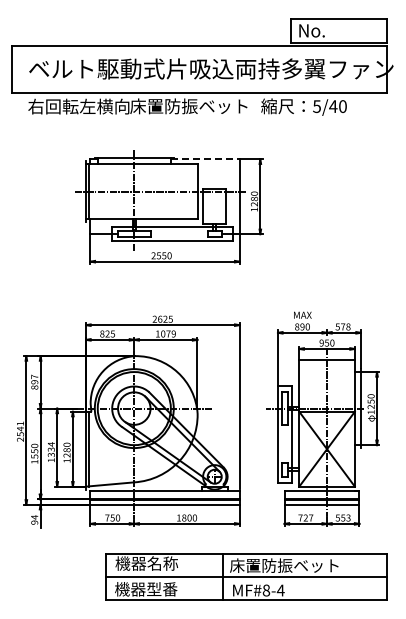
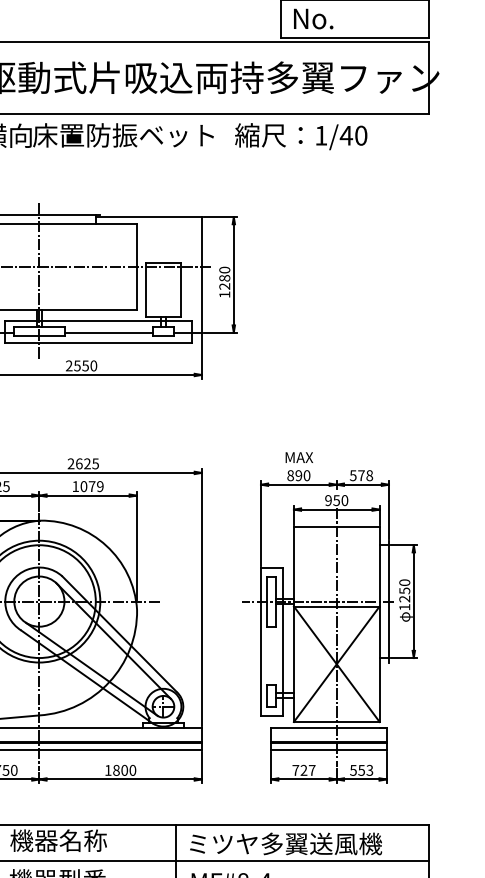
text: (316, 106) -> (320, 135), 5/40 -> 1/40
line: (205, 159) -> (149, 217), dashed -> solid
line: (178, 234) -> (107, 333), added
text: (293, 565) -> (284, 843), 床置防振ベット -> ミツヤ多翼送風機

